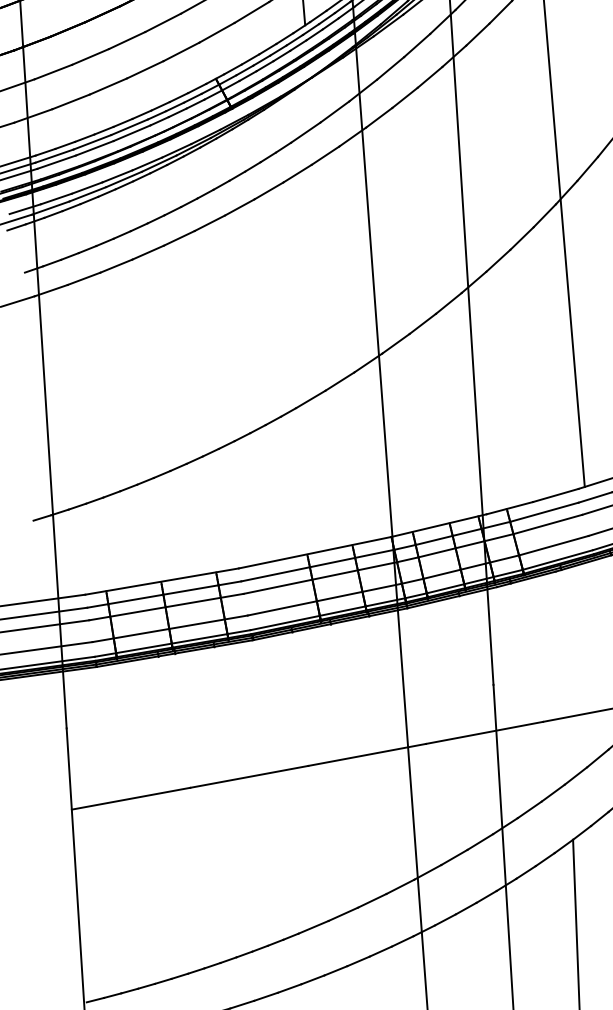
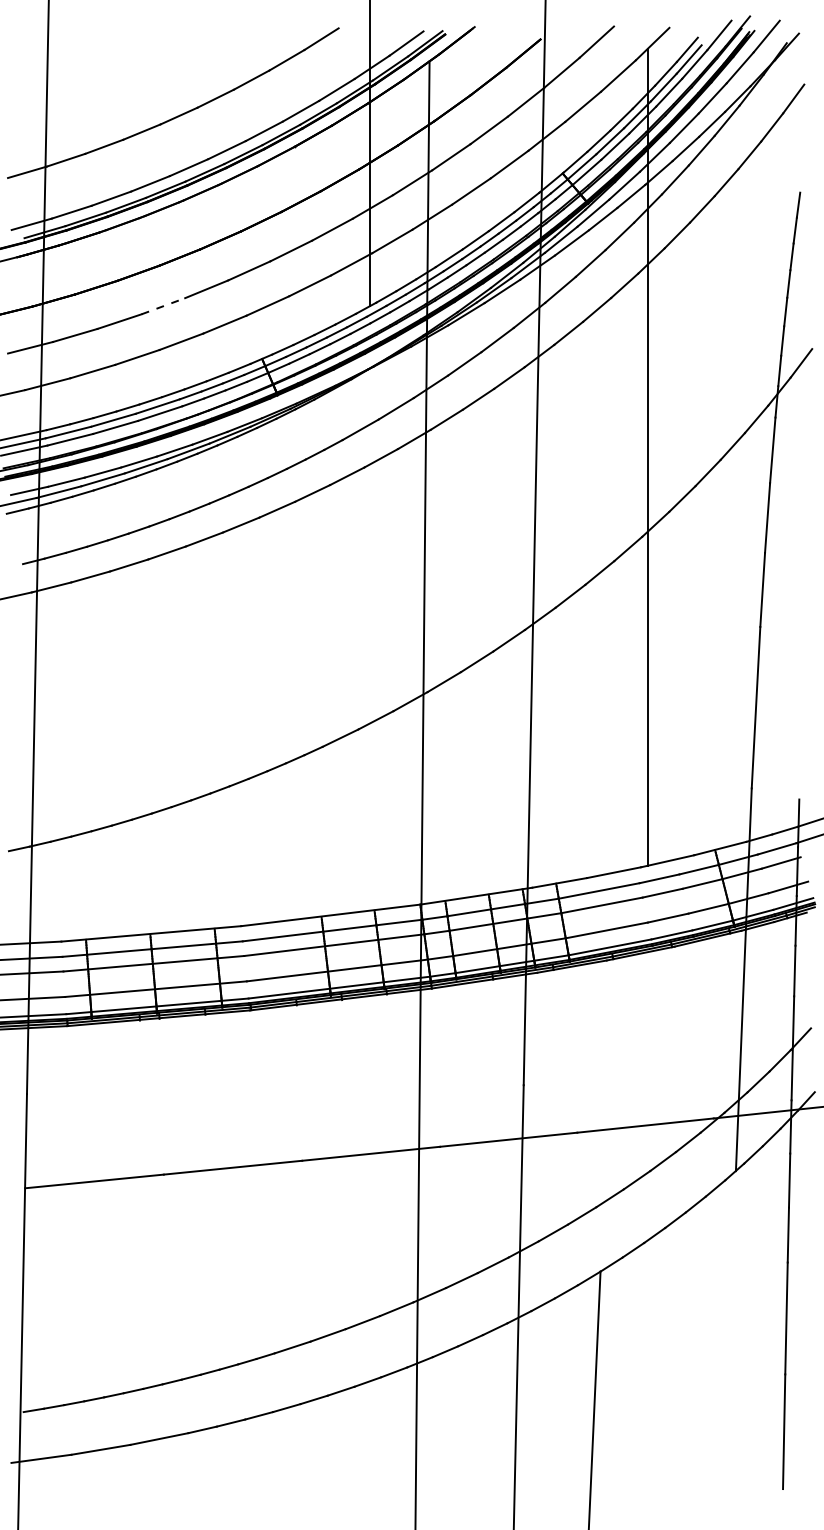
line: (127, 40) -> (163, 306), solid -> dashed

